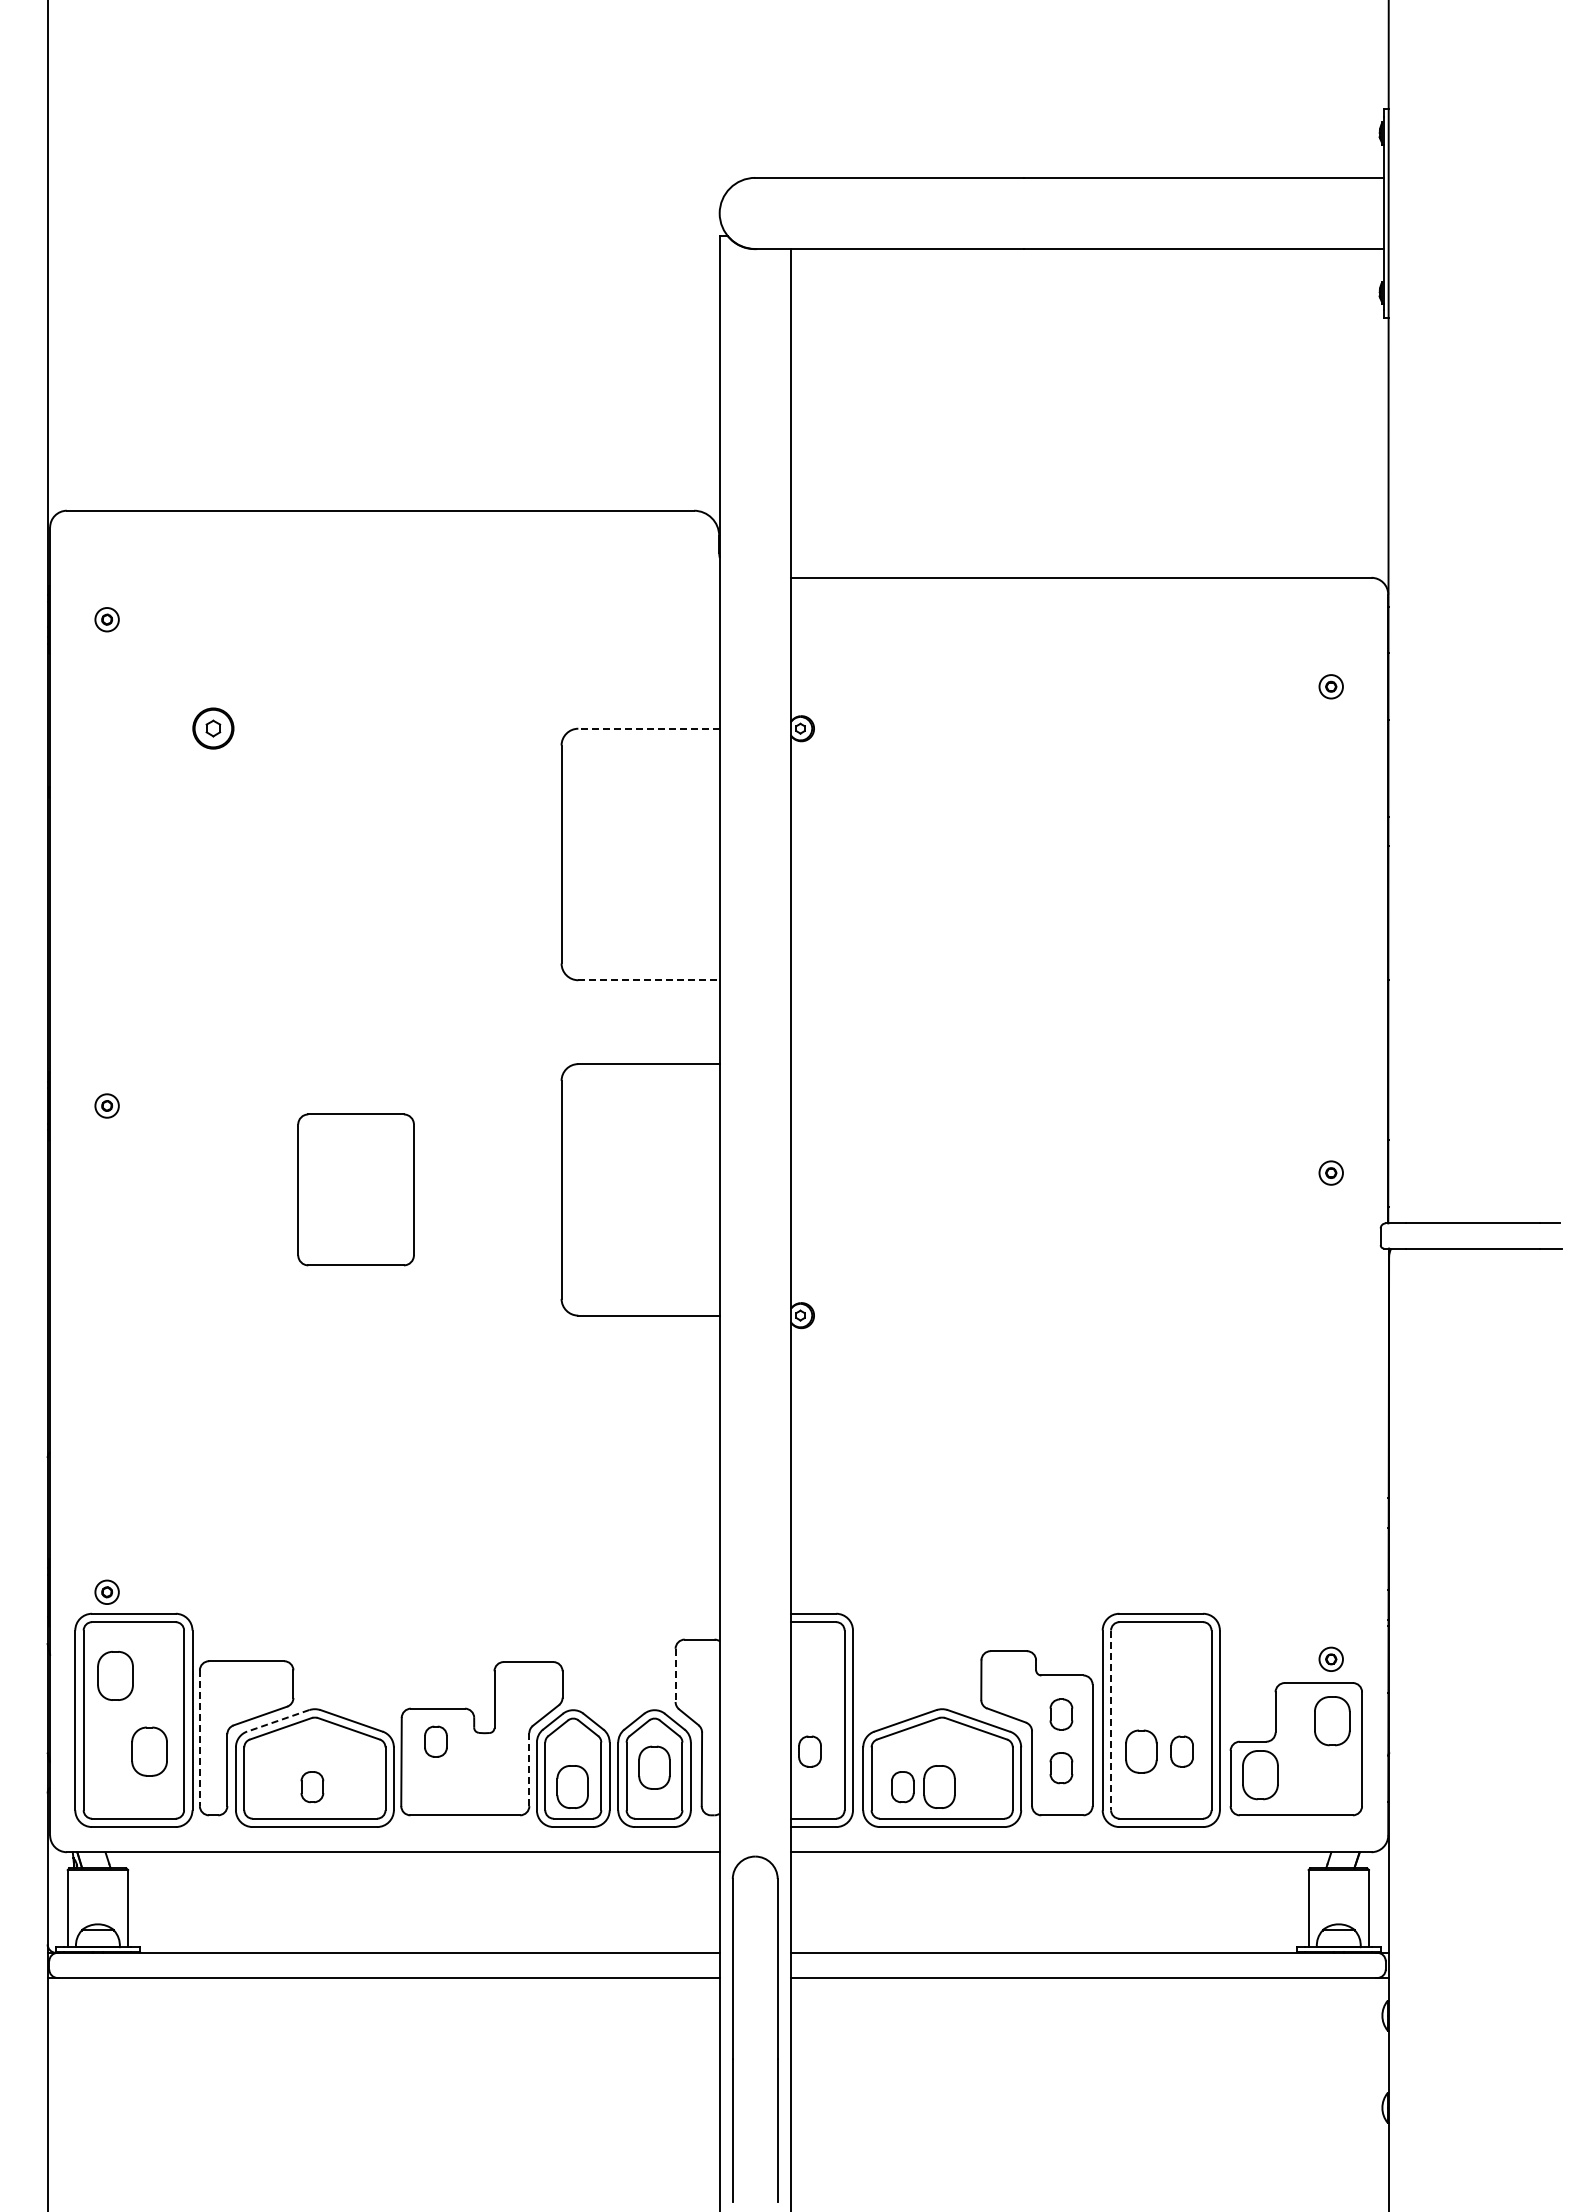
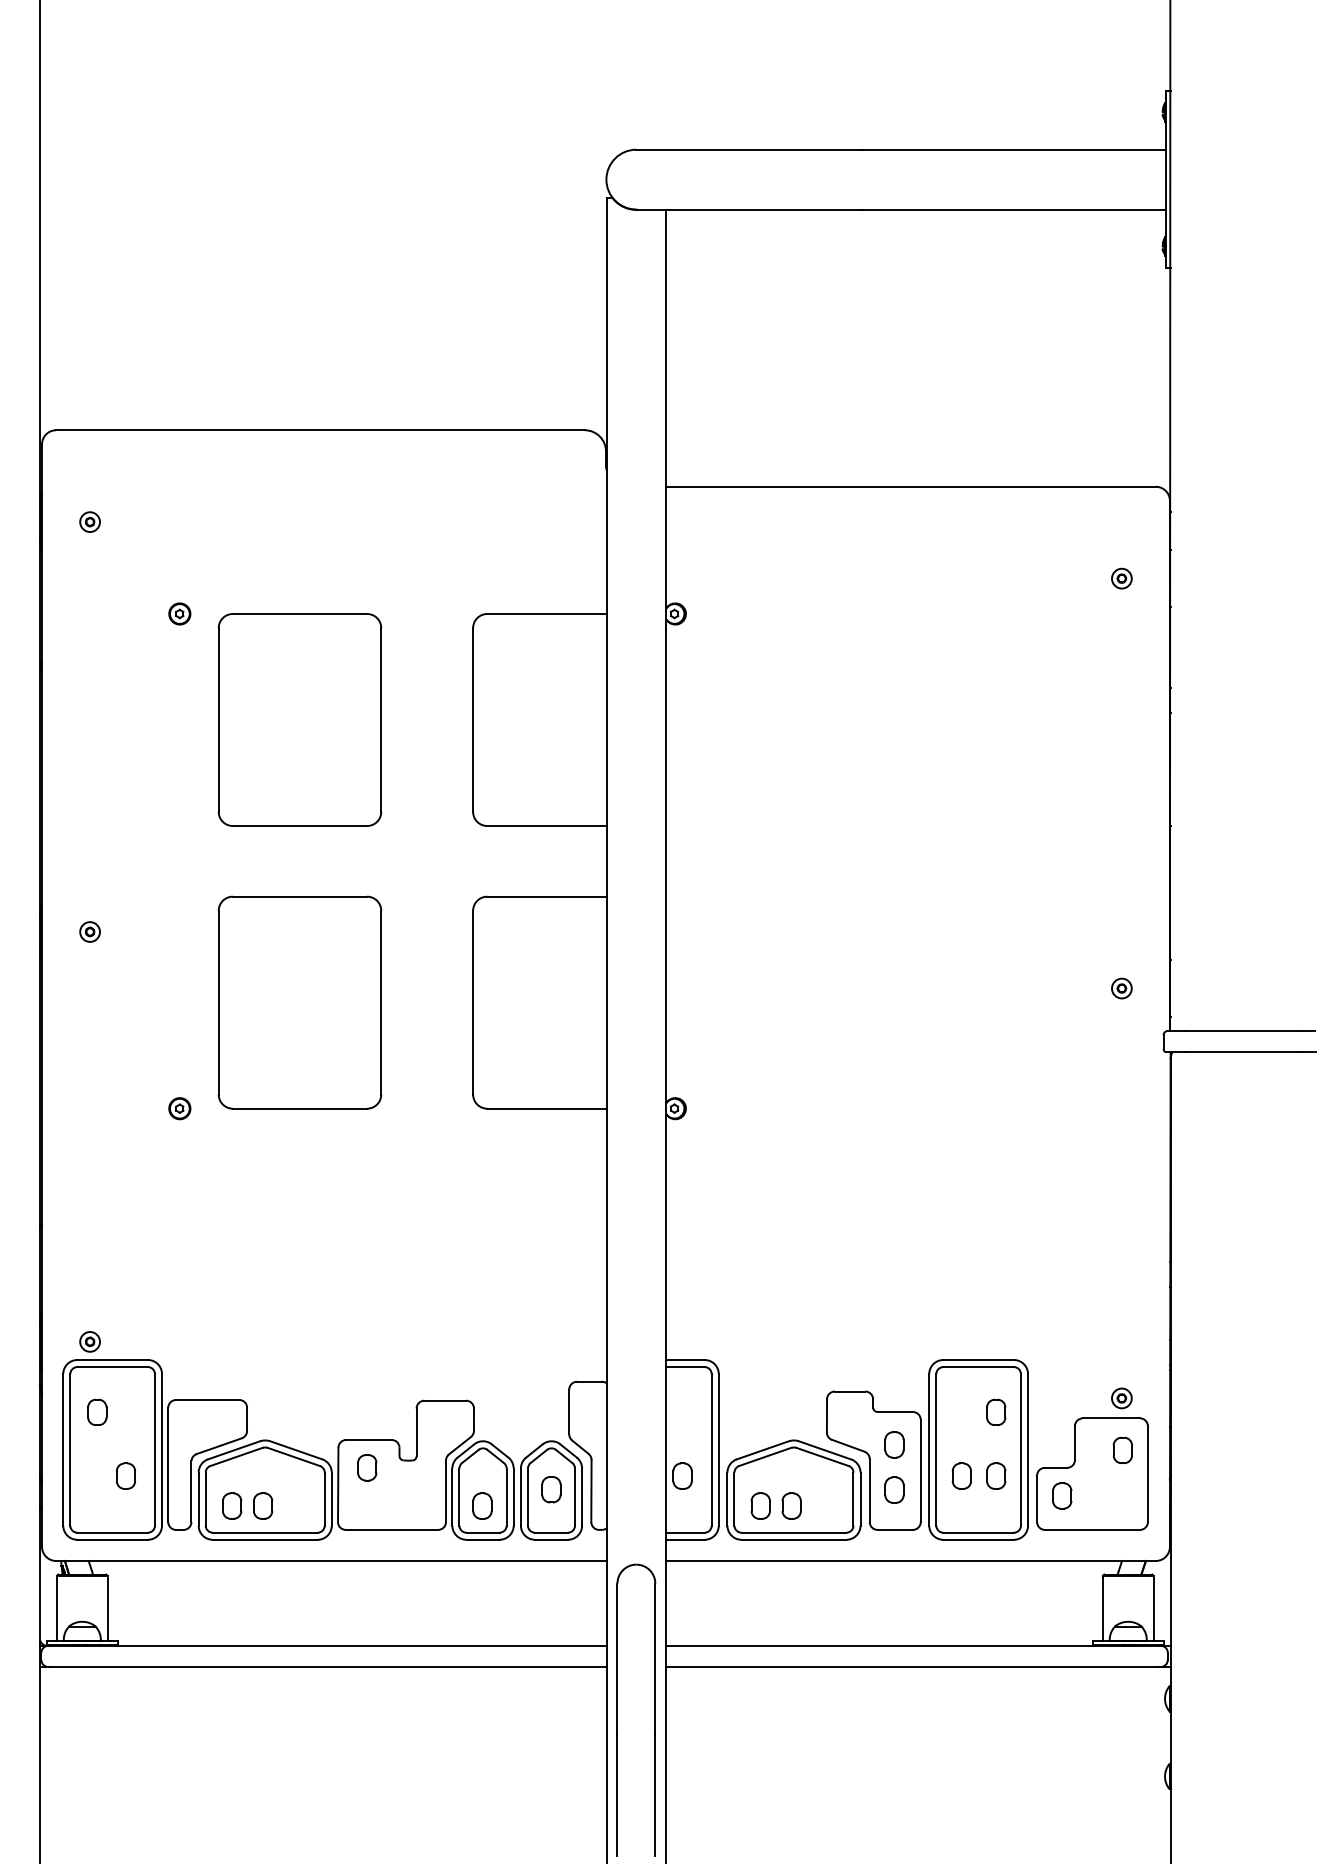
part: (213, 728) -> (179, 613), size x0.62
line: (649, 728) -> (547, 613), dashed -> solid
part: (355, 854) -> (299, 720), added
line: (649, 980) -> (547, 826), dashed -> solid
part: (355, 1189) -> (299, 1002), size x1.67
part: (213, 1315) -> (179, 1108), added
part: (115, 1675) -> (97, 1412), size x0.62
line: (675, 1675) -> (569, 1412), dashed -> solid
part: (1181, 1675) -> (995, 1412), added
line: (278, 1720) -> (234, 1449), dashed -> solid
line: (1111, 1720) -> (936, 1449), dashed -> solid
part: (1332, 1720) -> (1122, 1449), size x0.62
line: (199, 1738) -> (167, 1465), dashed -> solid
part: (149, 1751) -> (125, 1476), size x0.62
part: (1141, 1751) -> (961, 1476), size x0.71
part: (654, 1767) -> (551, 1489), size x0.71
line: (529, 1769) -> (446, 1491), dashed -> solid
part: (1260, 1774) -> (1062, 1495), size x0.62
part: (275, 1787) -> (232, 1506), added
part: (572, 1787) -> (482, 1506), size x0.71
part: (939, 1787) -> (791, 1506), size x0.71

